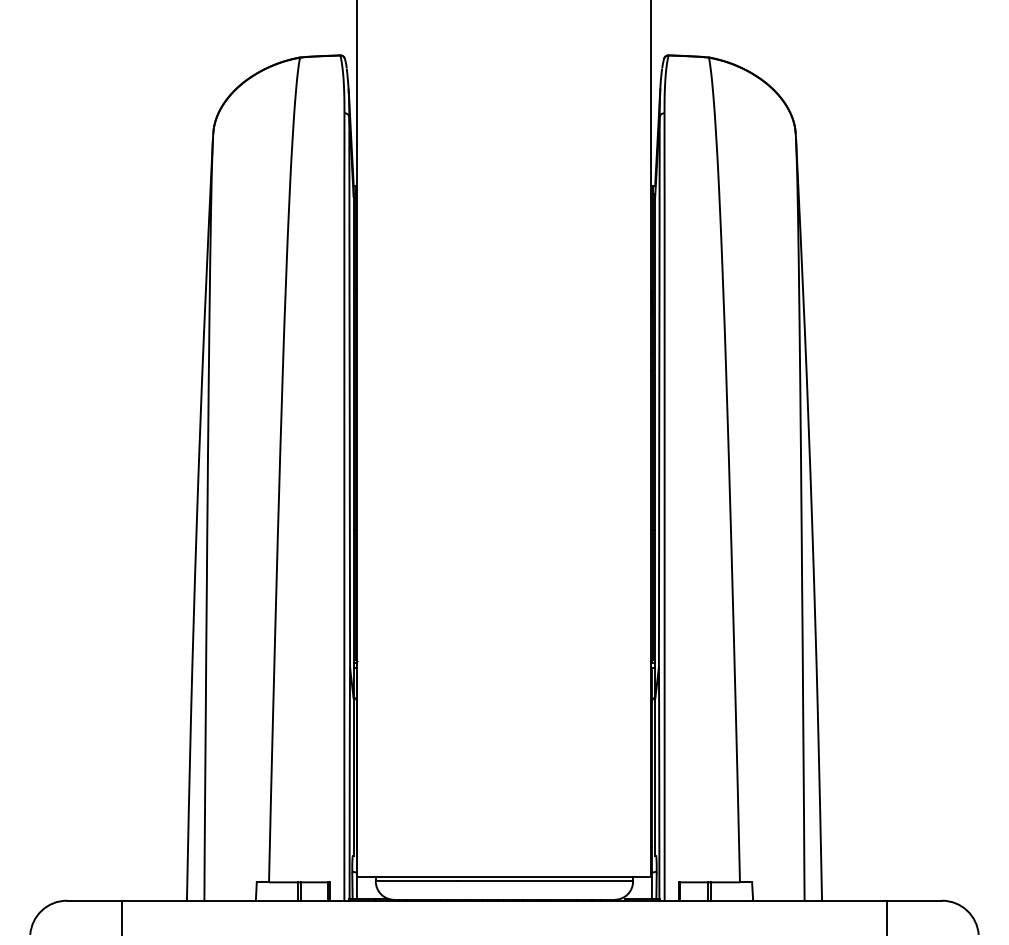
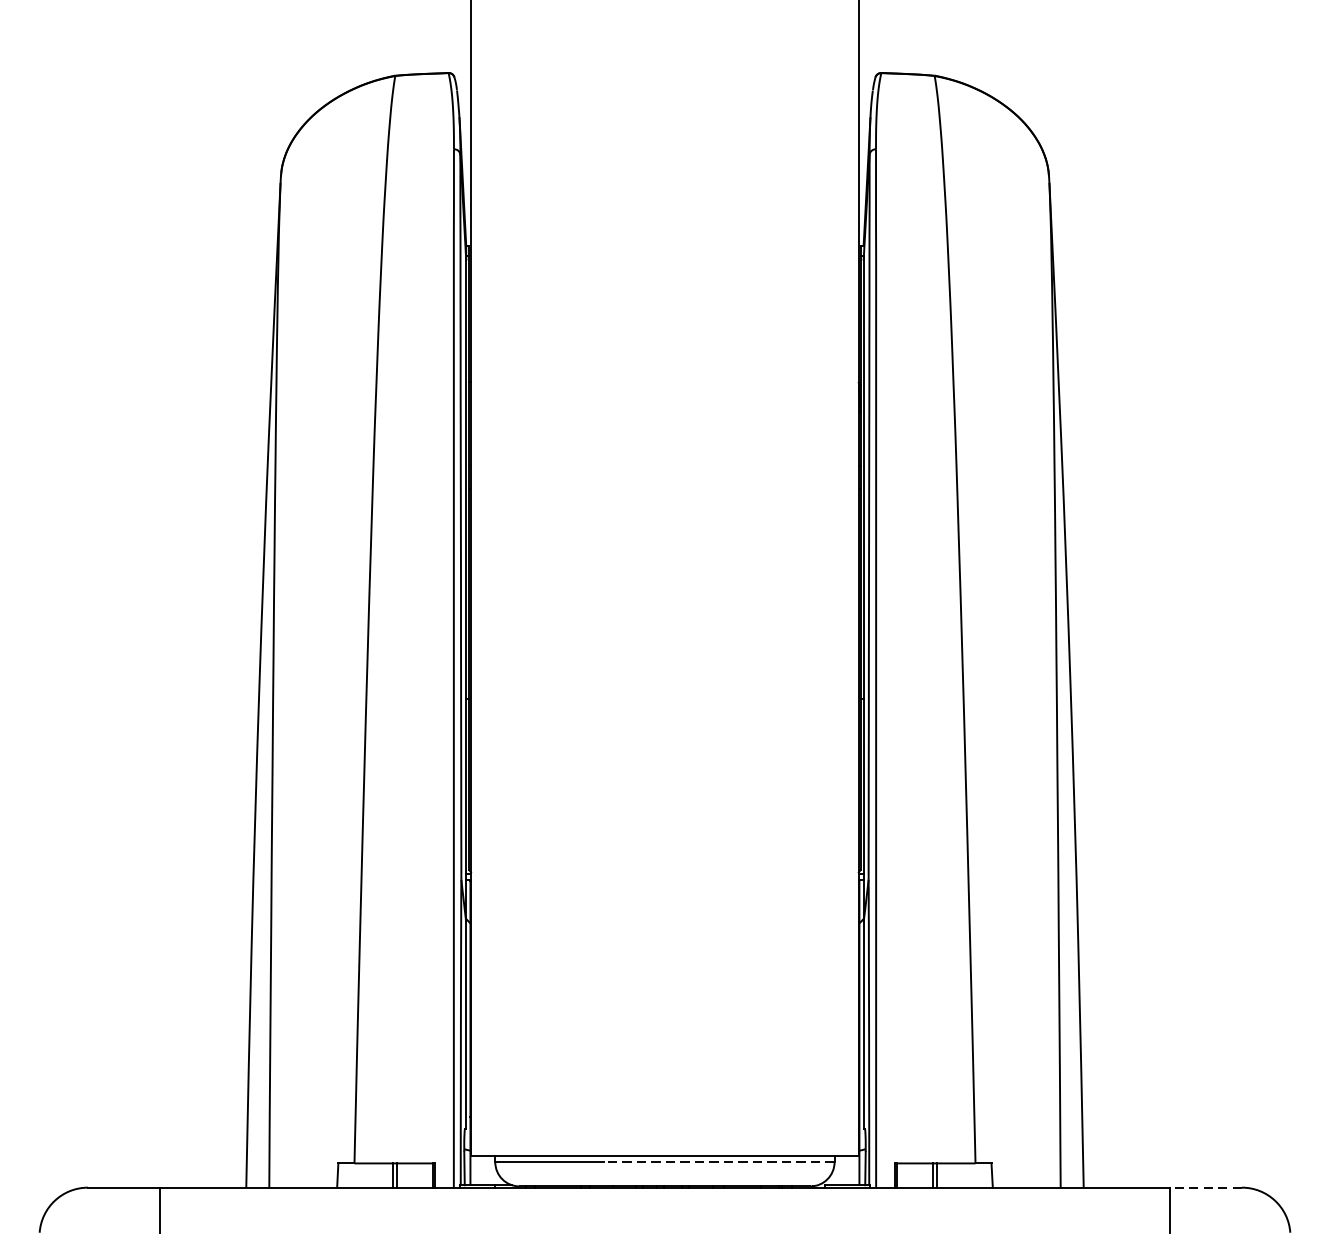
line: (545, 881) -> (719, 1162), solid -> dashed
line: (914, 900) -> (1205, 1187), solid -> dashed

